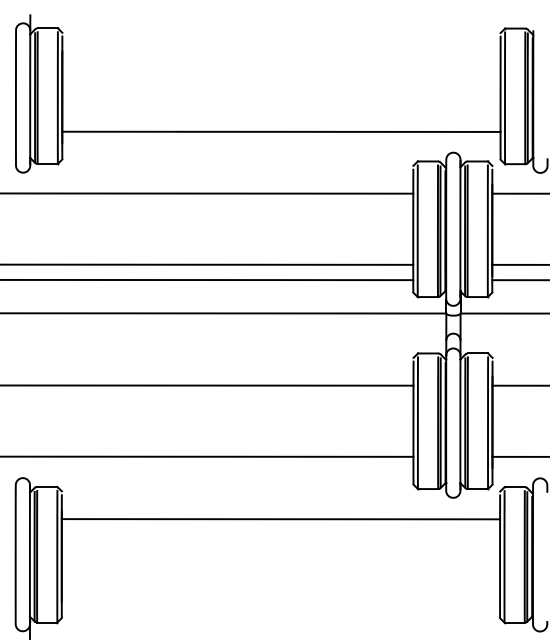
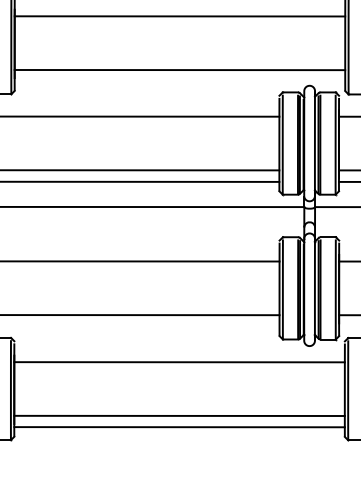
line: (281, 60) -> (180, 16), added
line: (280, 590) -> (179, 415), added
line: (280, 605) -> (179, 427), added

